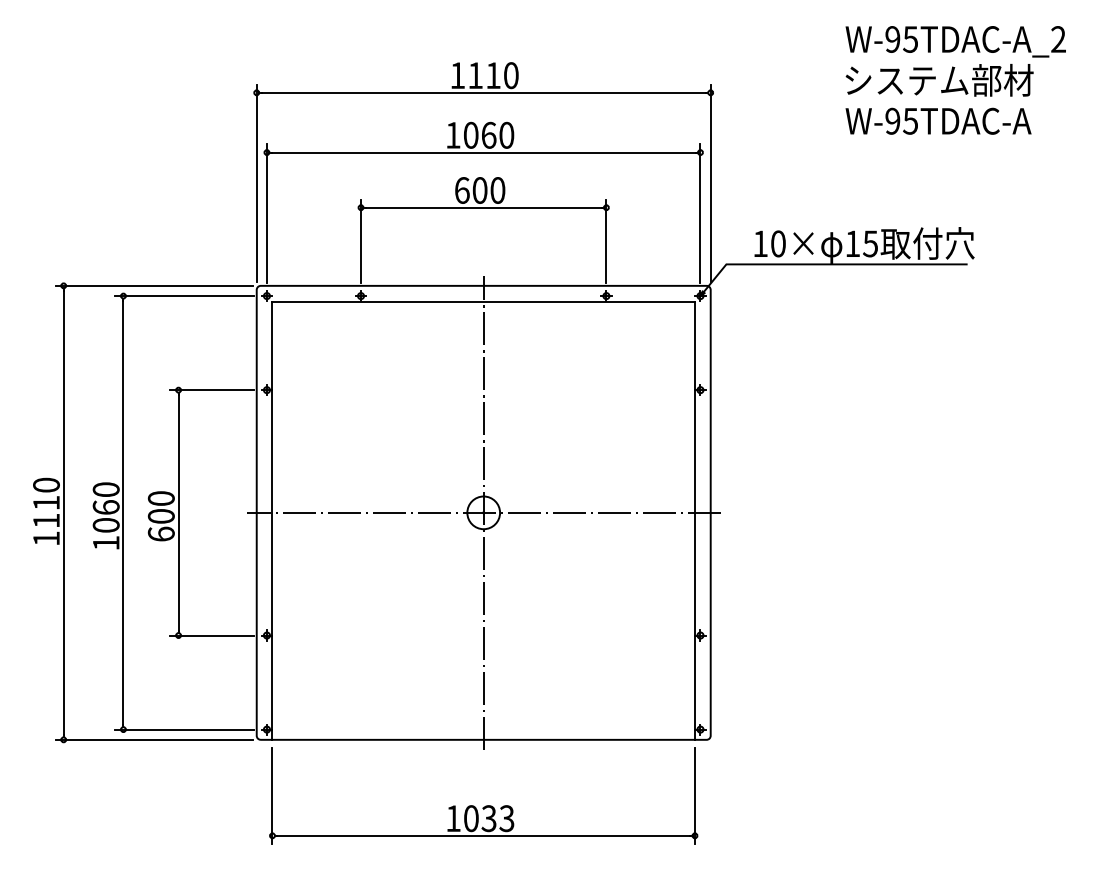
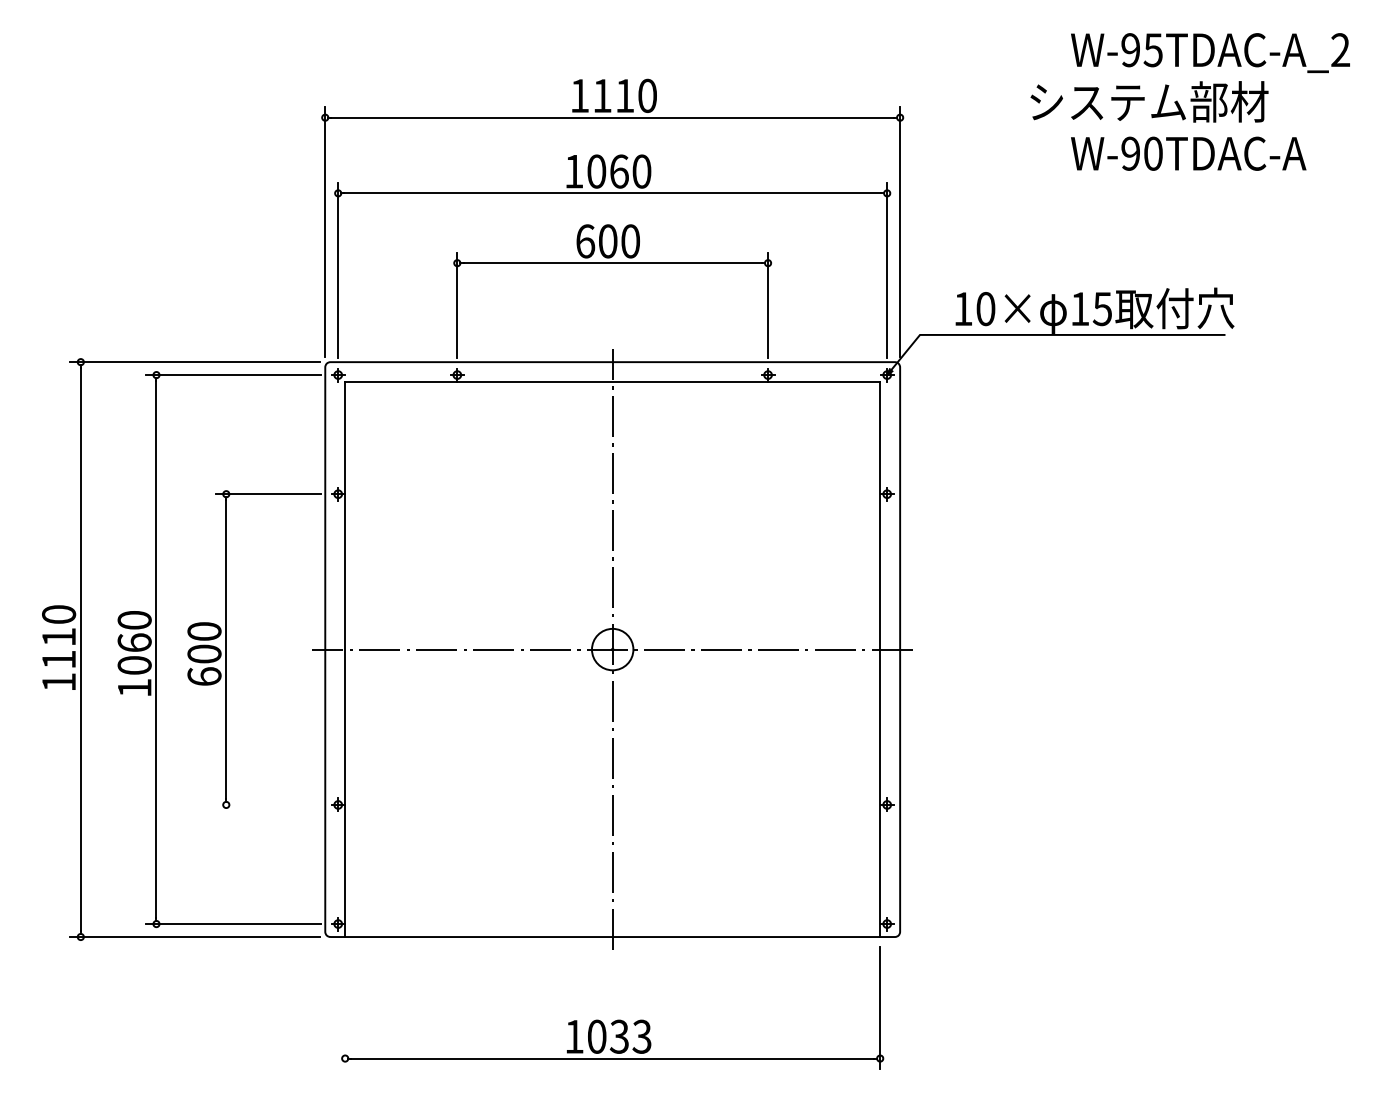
text: (939, 80) -> (1149, 102), moved
text: (910, 120) -> (1153, 152), W-95TDAC-A -> W-90TDAC-A
line: (211, 635) -> (267, 804), removed
line: (272, 796) -> (345, 1008), removed

